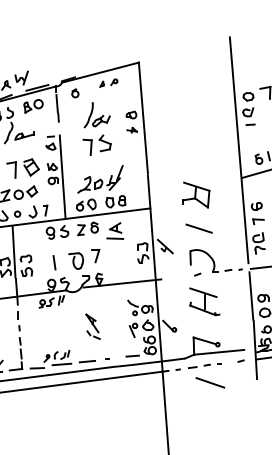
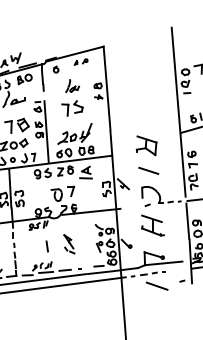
part: (96, 115) -> (71, 86), size x0.7
line: (54, 262) -> (47, 246), moved
line: (240, 360) -> (181, 280), moved

